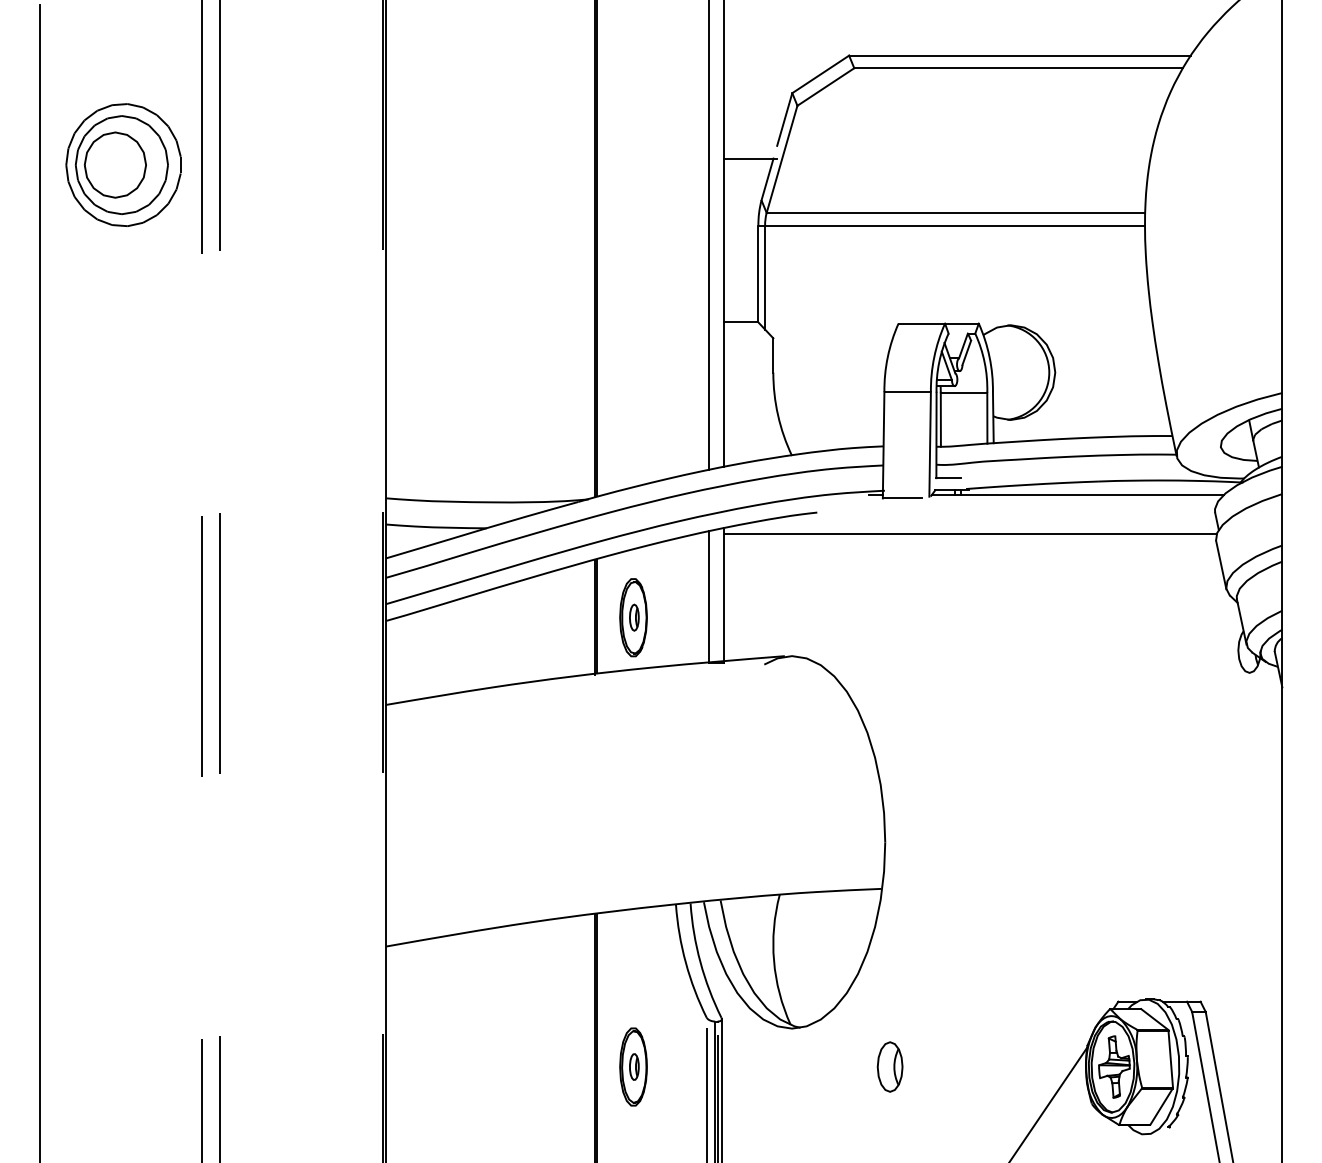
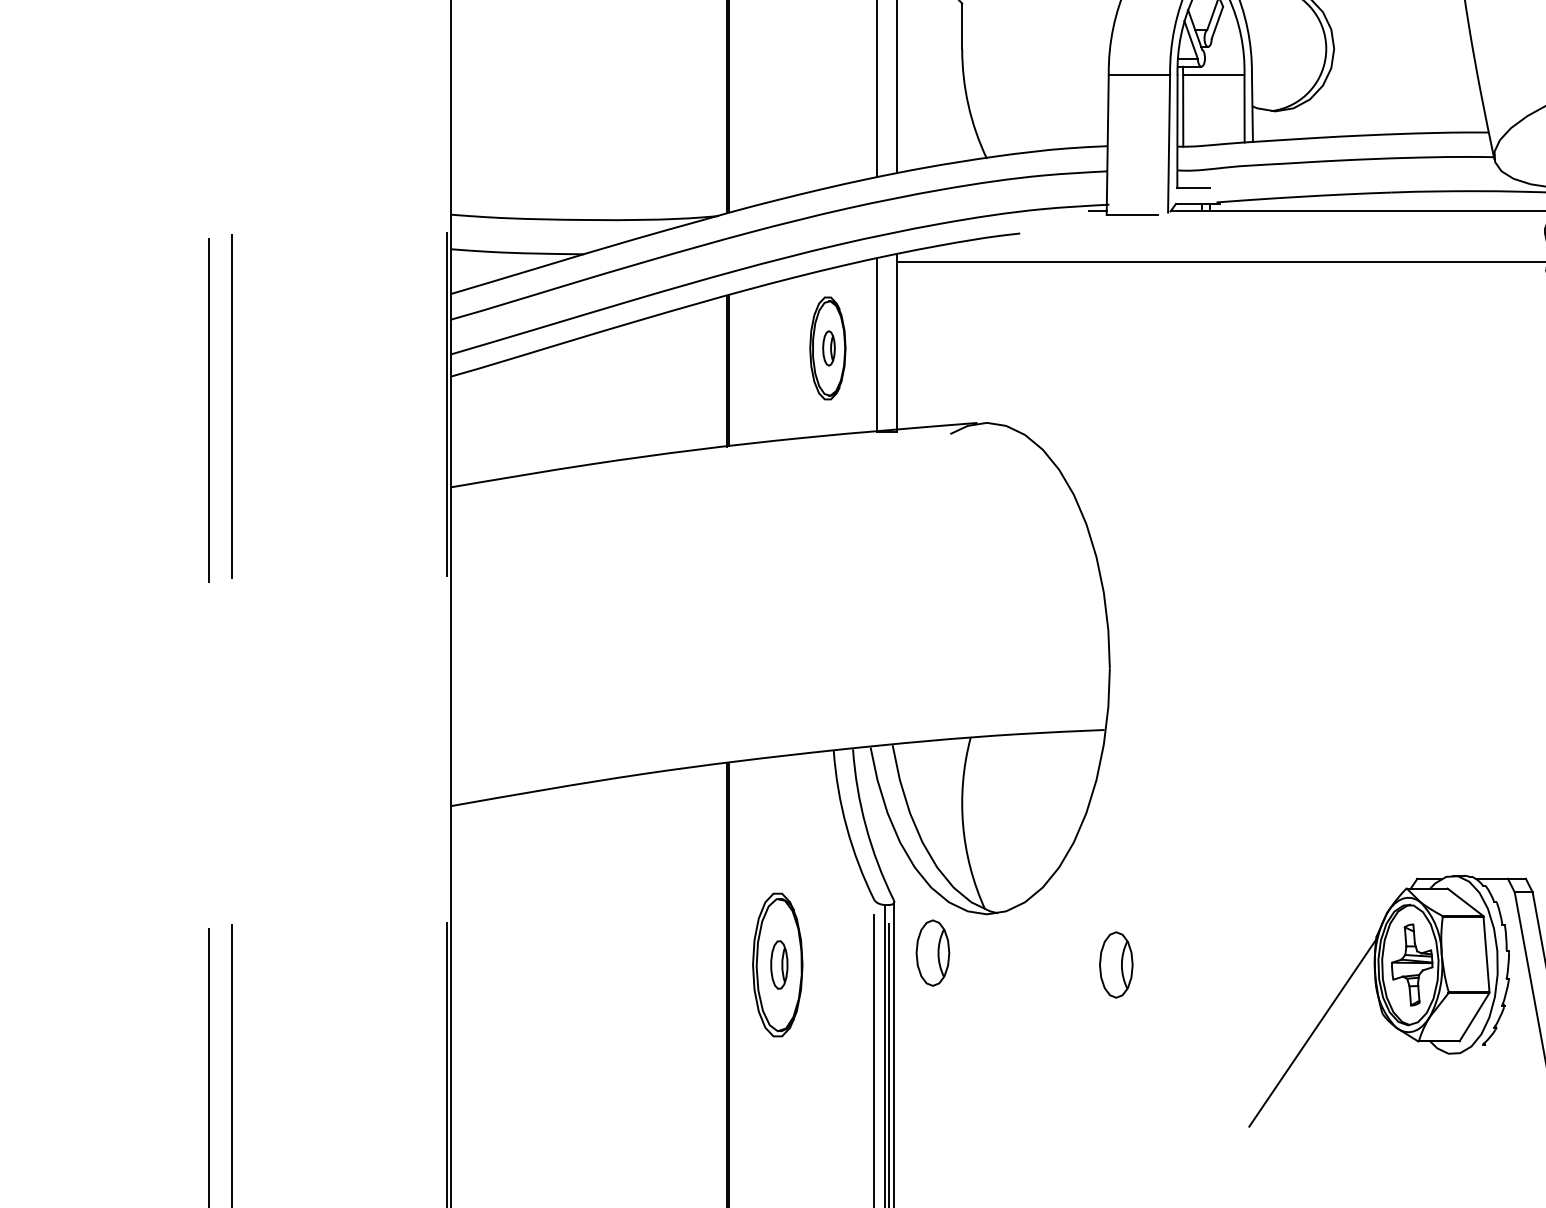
part: (633, 617) -> (827, 348), moved
part: (750, 1057) -> (932, 952), added
part: (633, 1066) -> (777, 964), size x1.4

